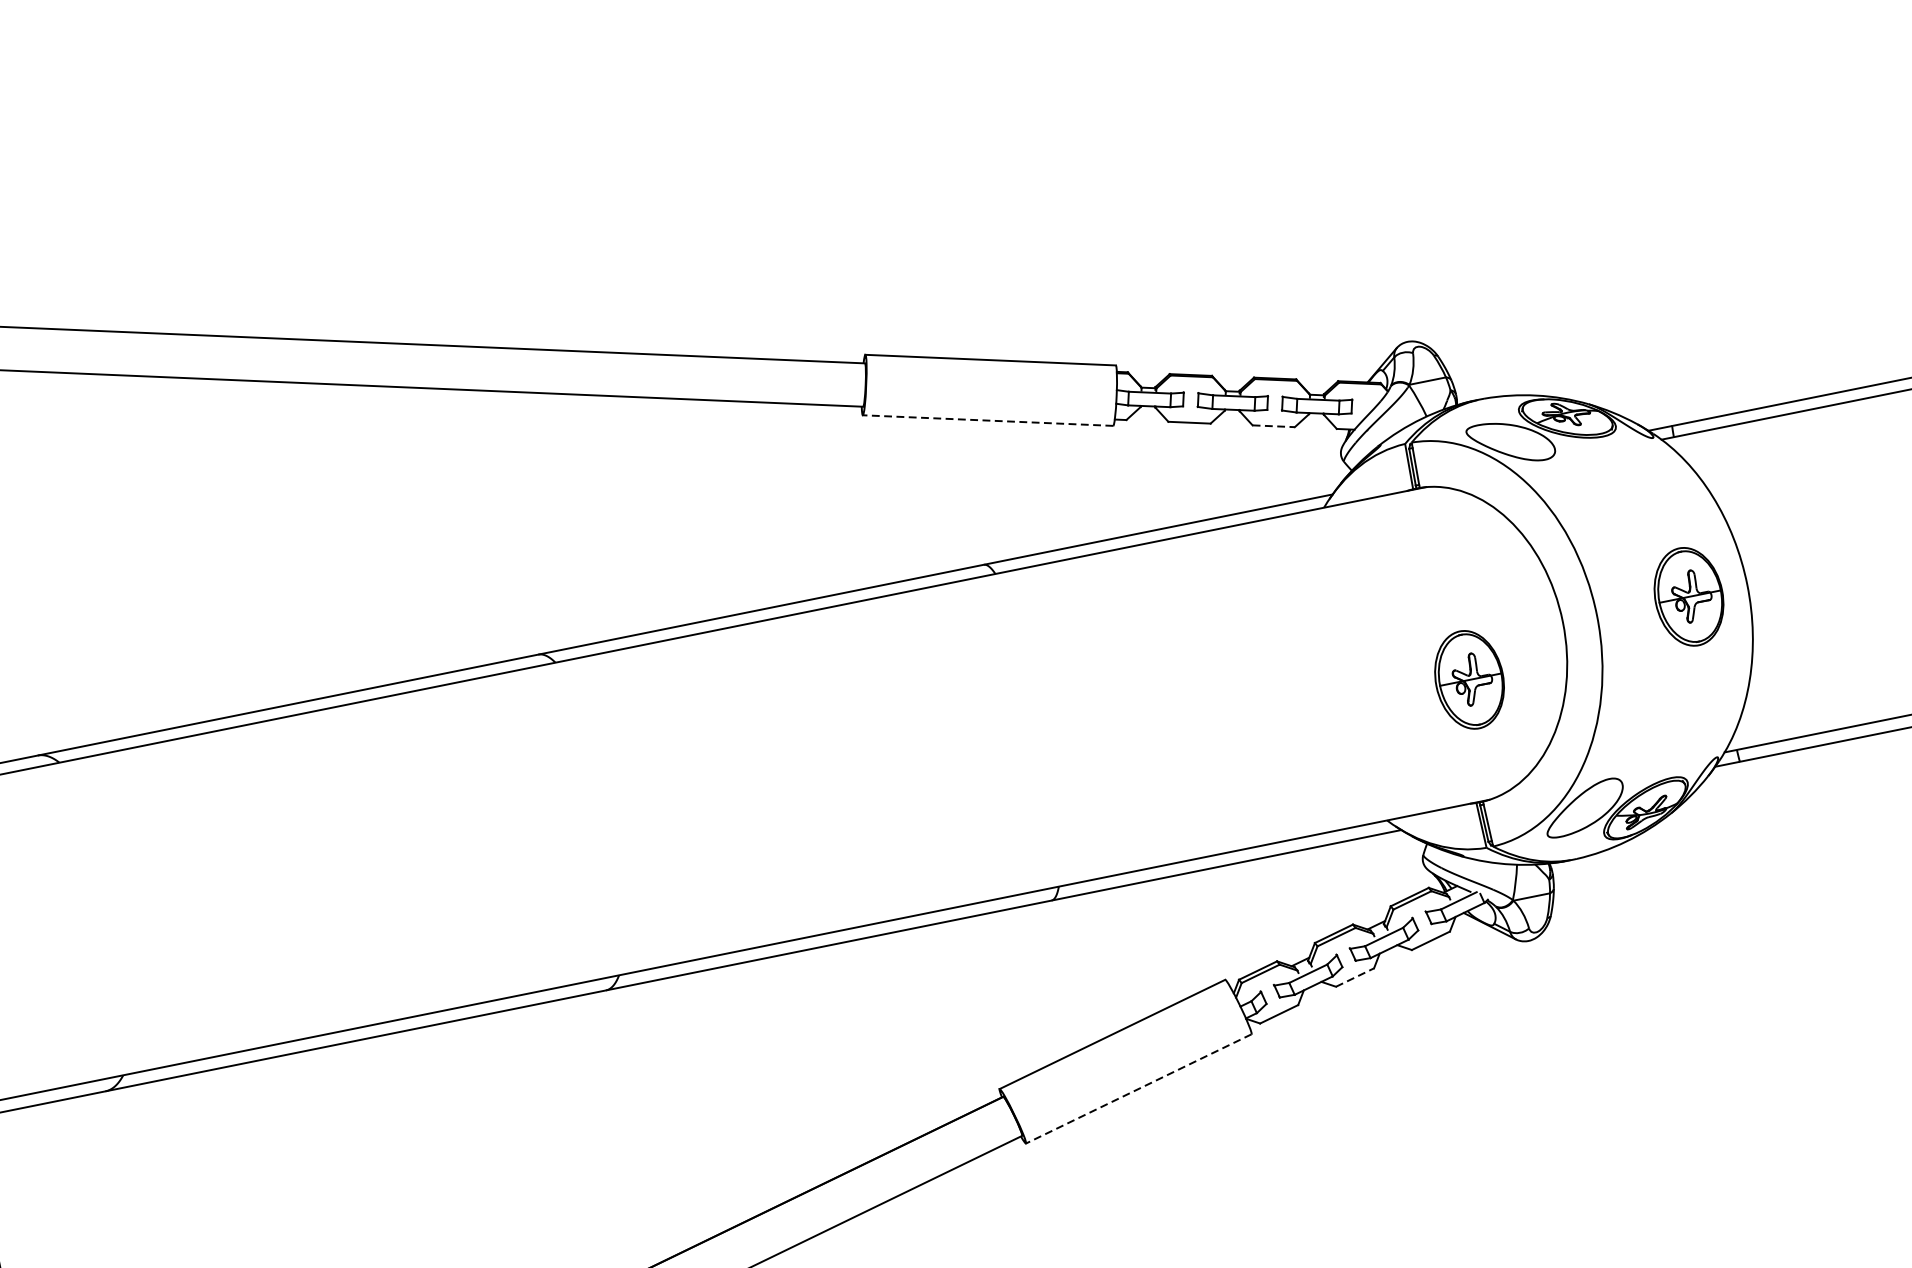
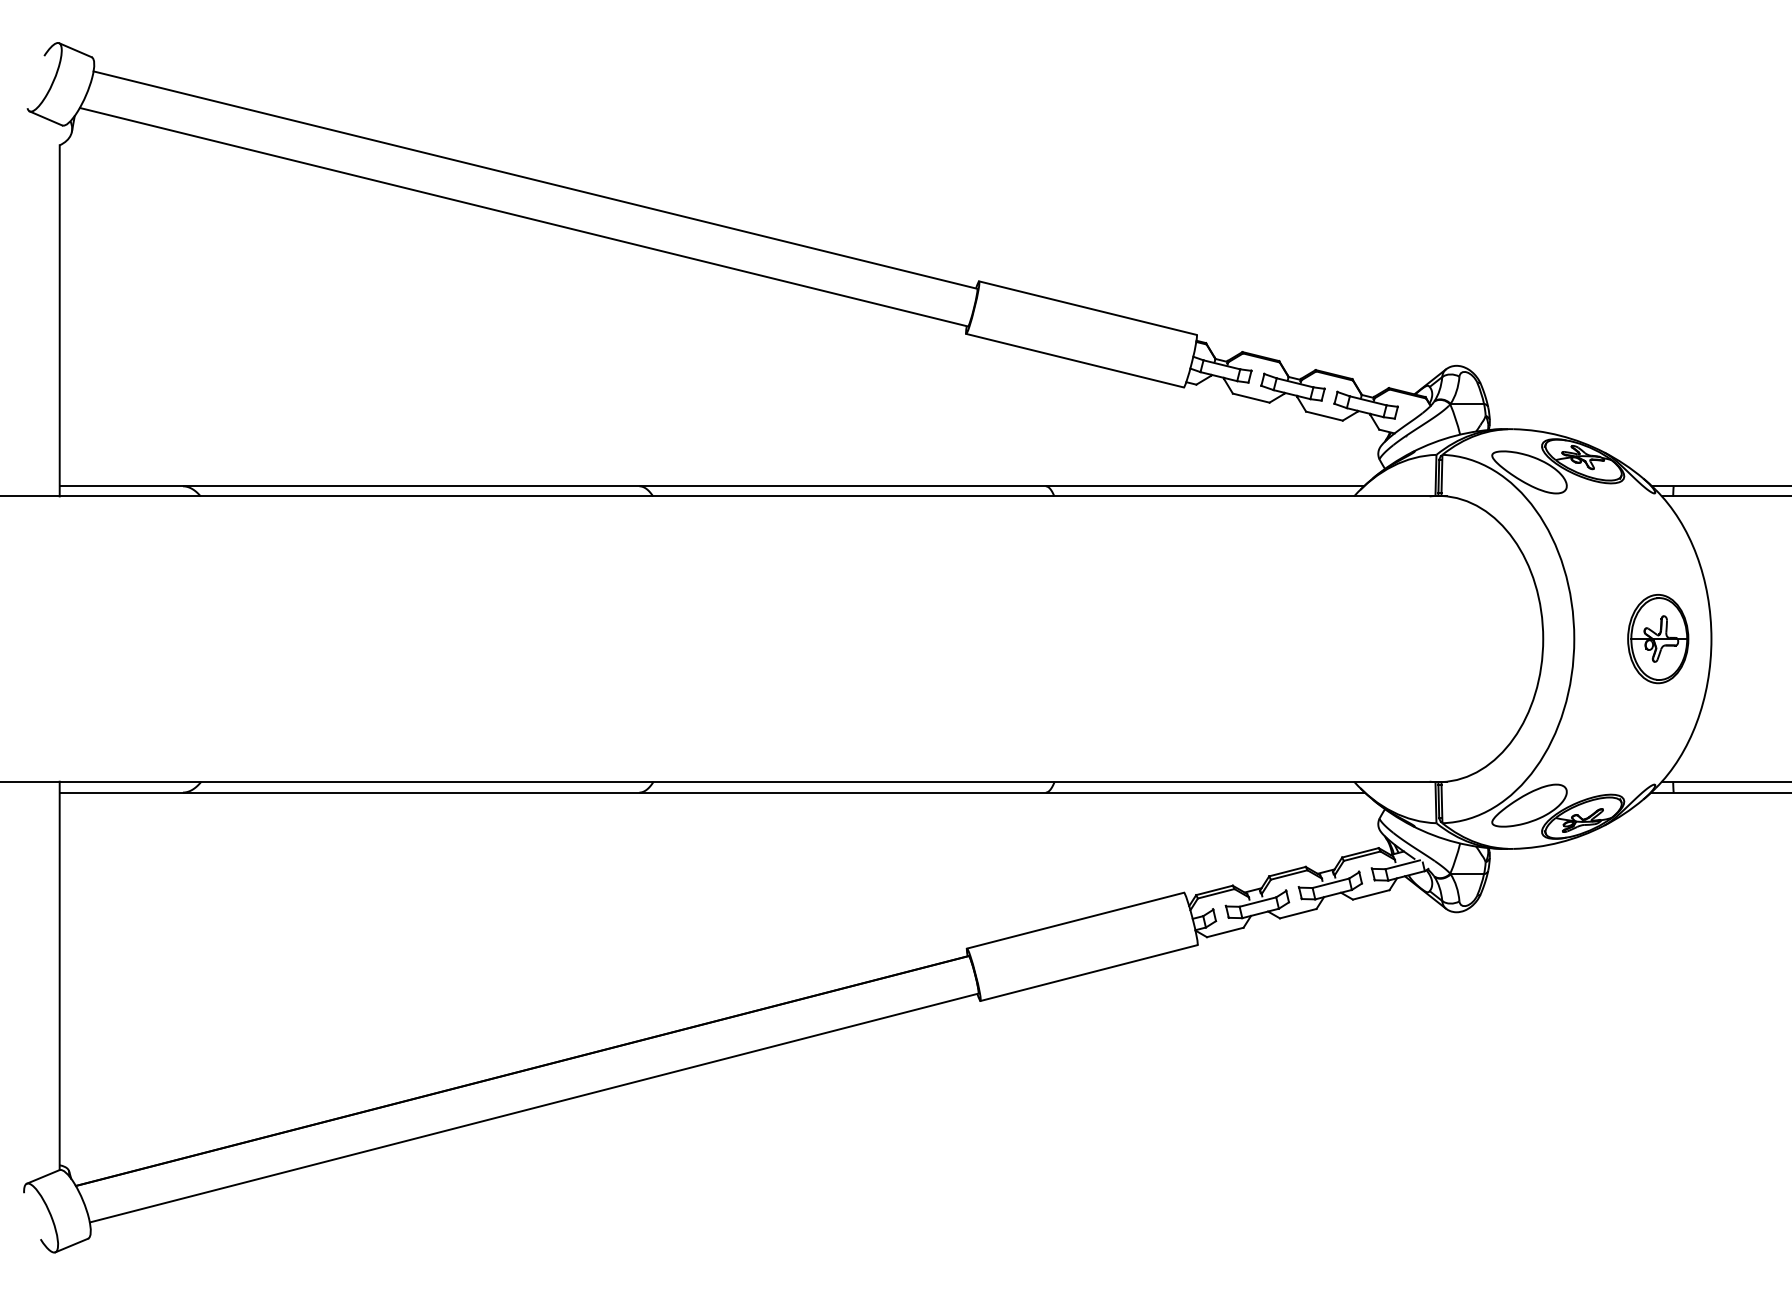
line: (987, 420) -> (1074, 360), dashed -> solid
line: (1273, 426) -> (1324, 416), dashed -> solid
part: (1469, 680) -> (1451, 673), removed
line: (1355, 977) -> (1298, 913), dashed -> solid
line: (1138, 1089) -> (1088, 973), dashed -> solid

